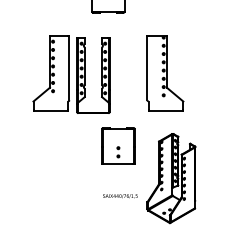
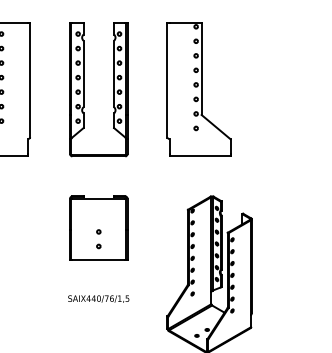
part: (85, 75) -> (84, 90), moved
part: (118, 145) -> (98, 227), moved
text: (120, 196) -> (98, 299), moved

